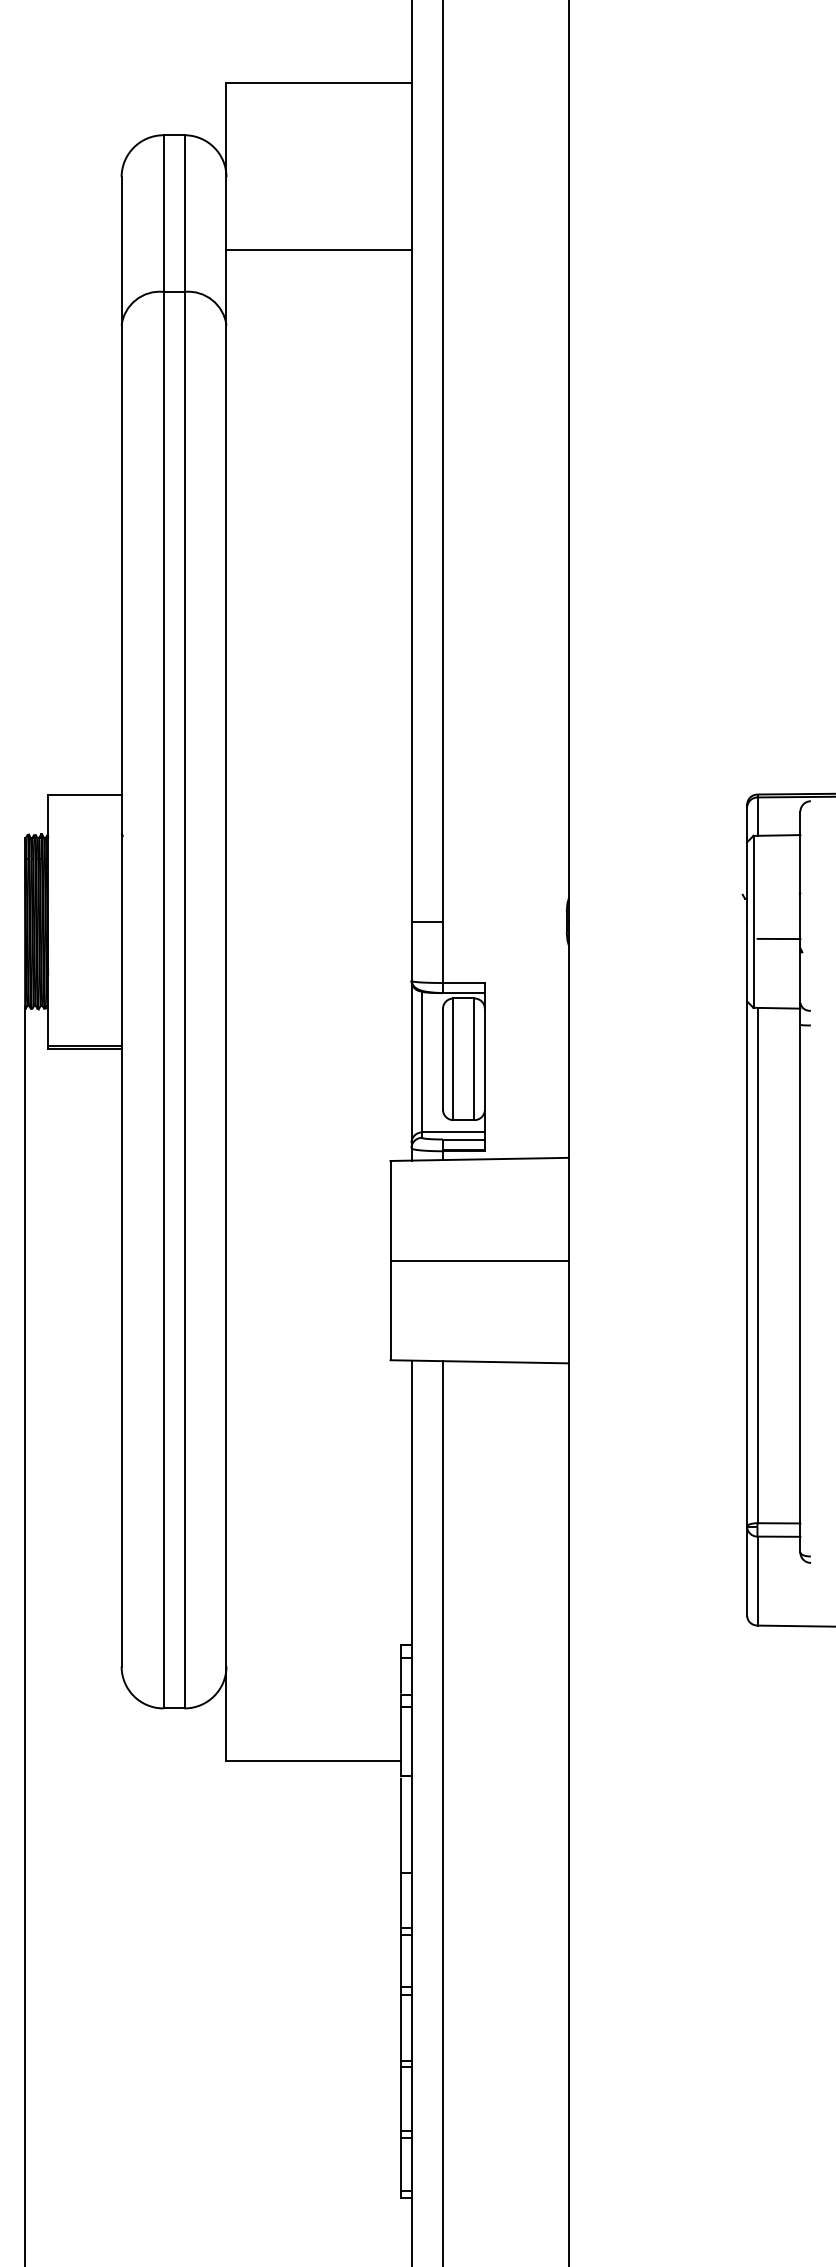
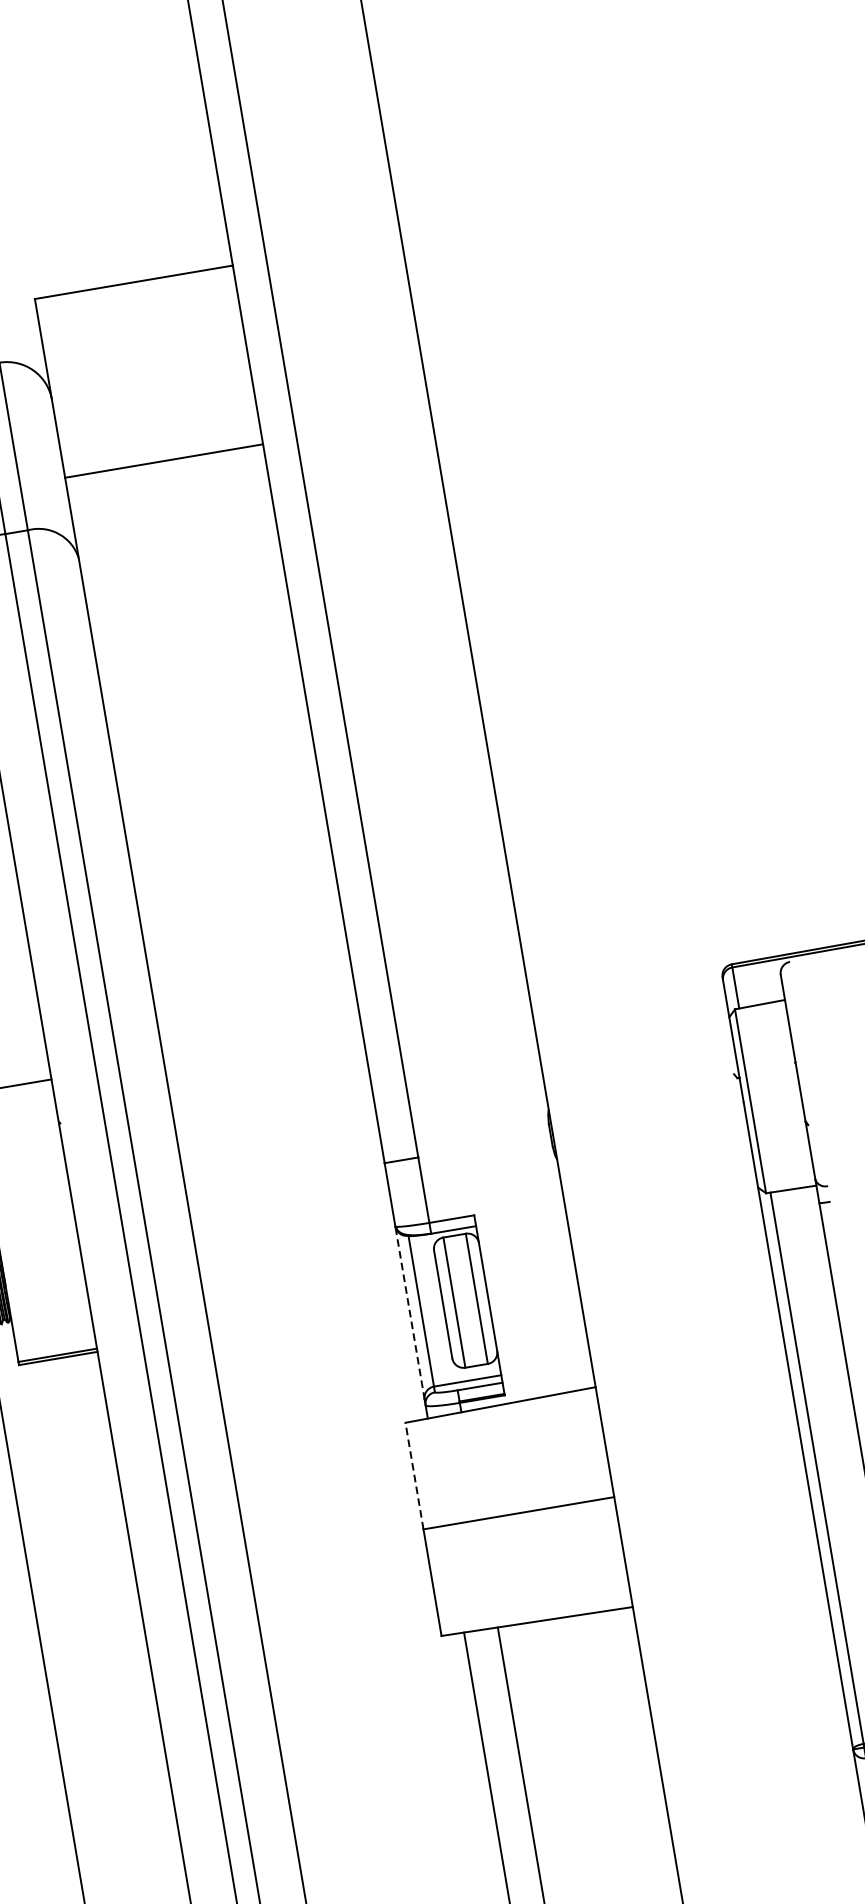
line: (778, 938) -> (780, 1114), removed
line: (411, 1061) -> (409, 1312), solid -> dashed
line: (390, 1210) -> (414, 1475), solid -> dashed

